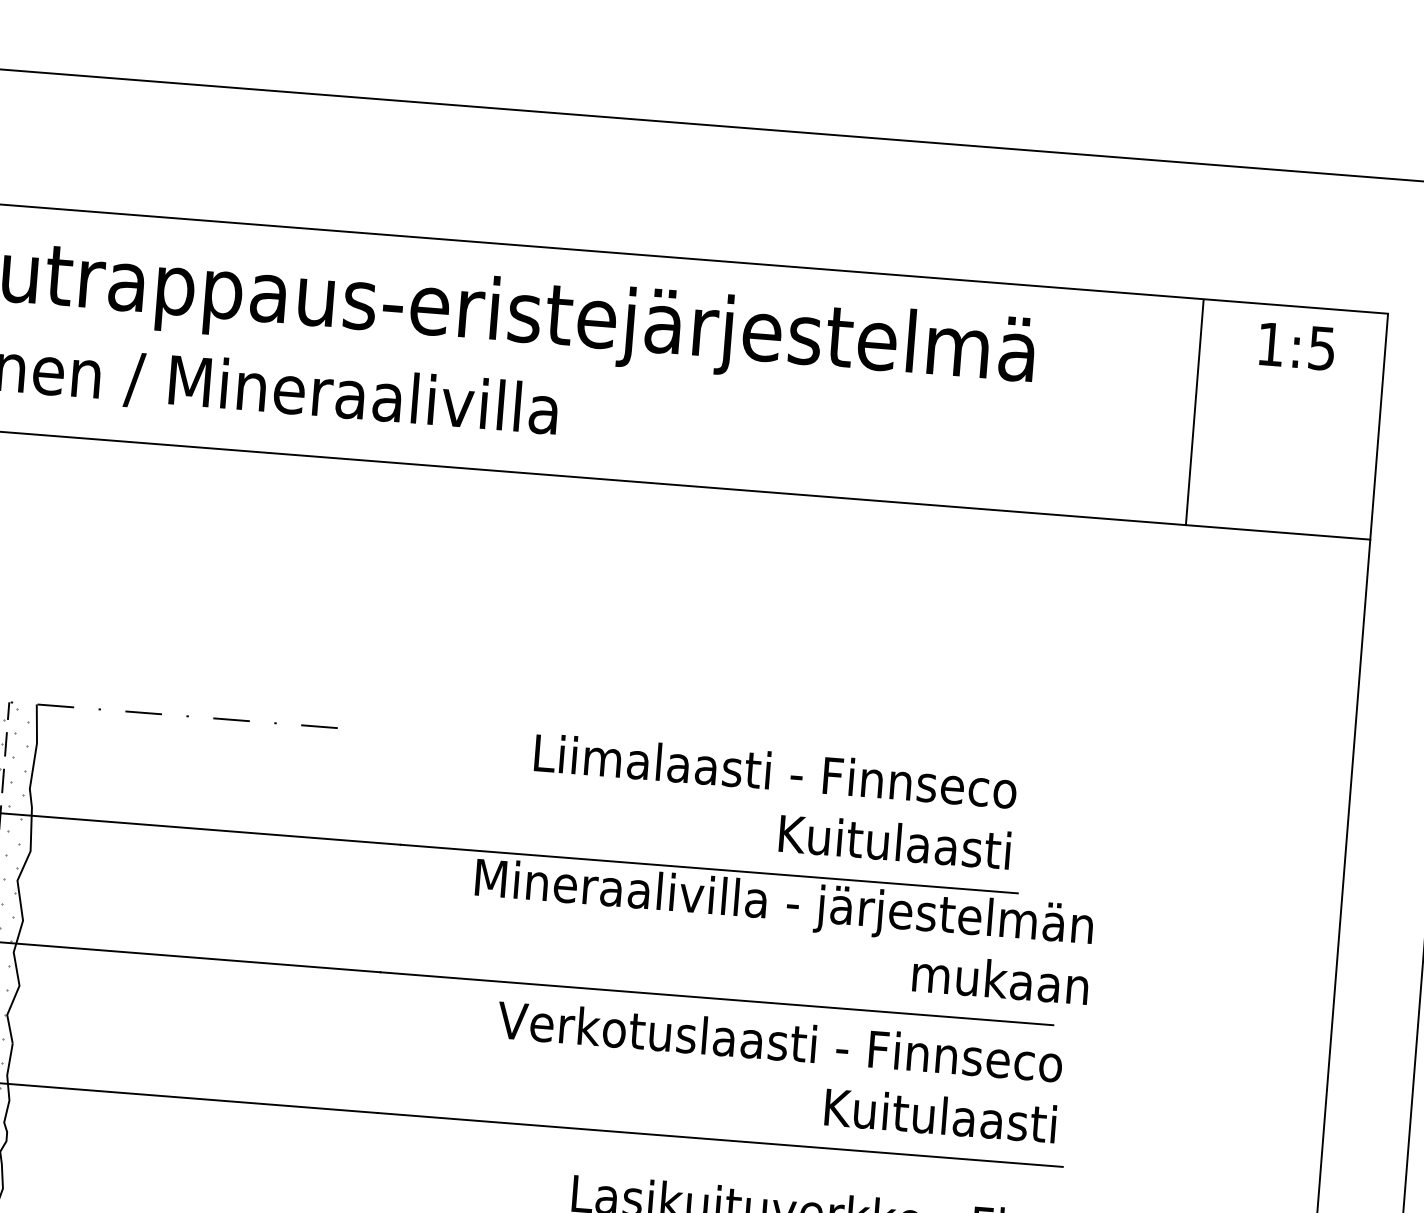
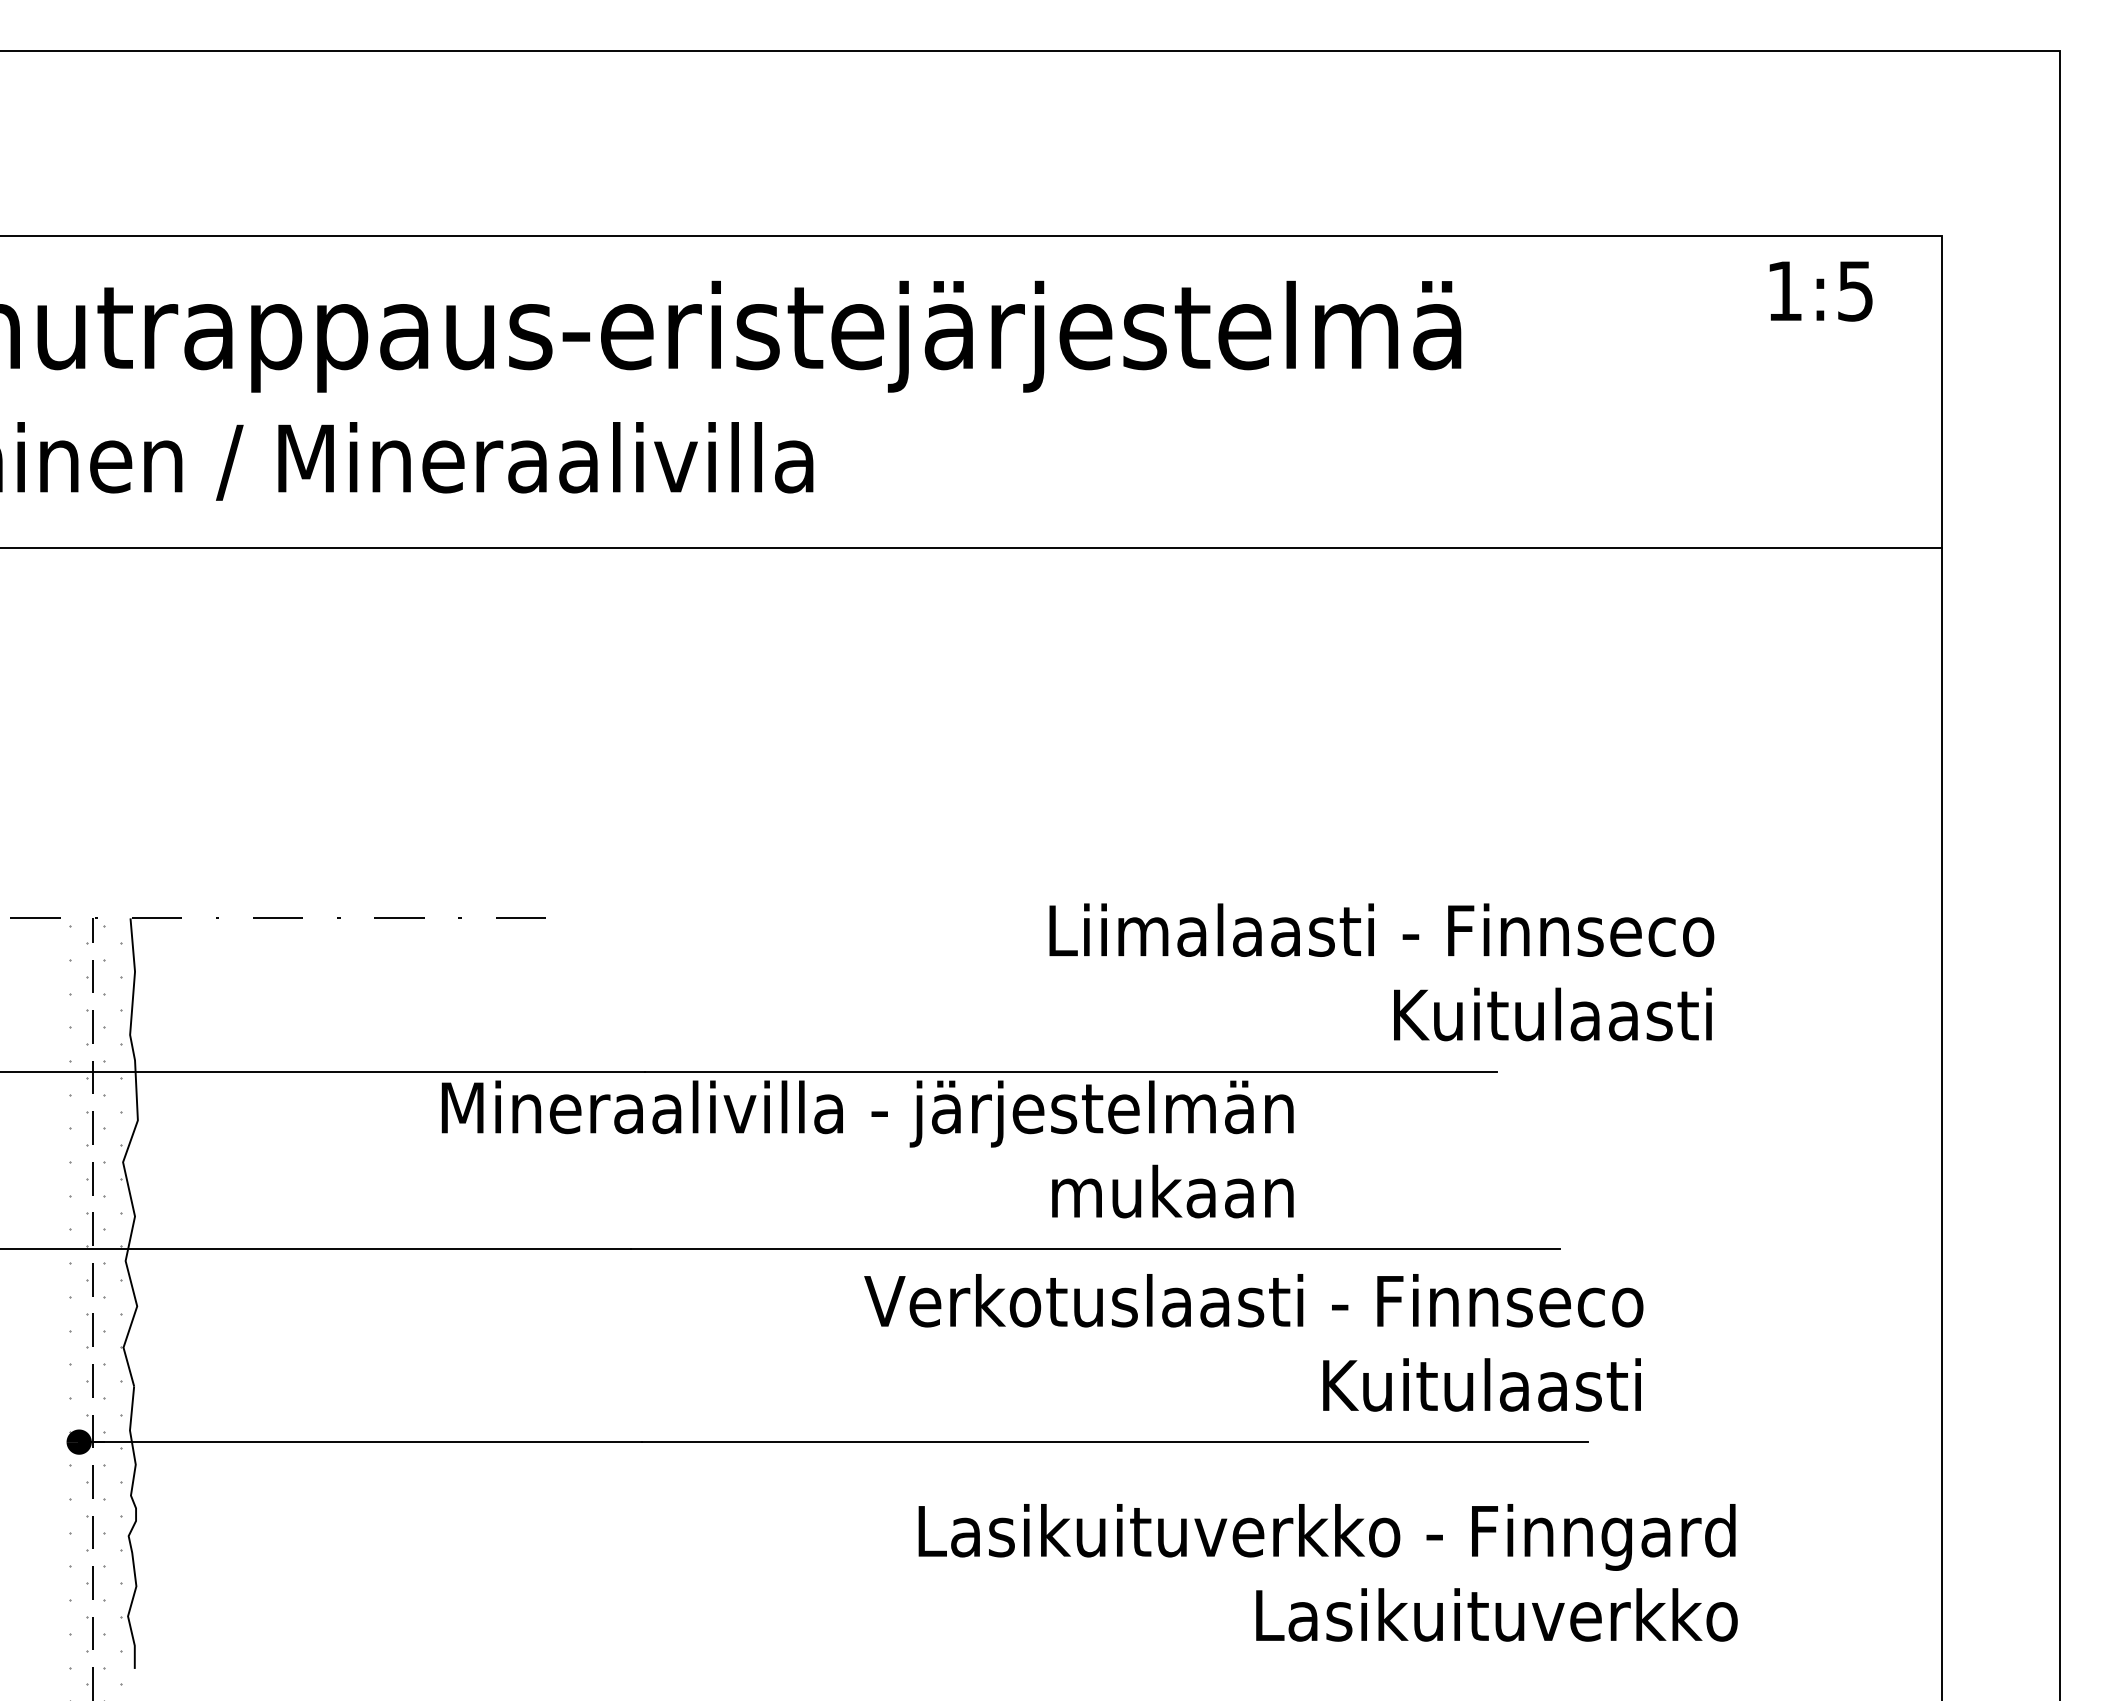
line: (1194, 412) -> (1687, 392), removed
text: (773, 801) -> (1381, 972), moved
text: (782, 931) -> (867, 1149), moved
text: (777, 1071) -> (1253, 1342), moved

